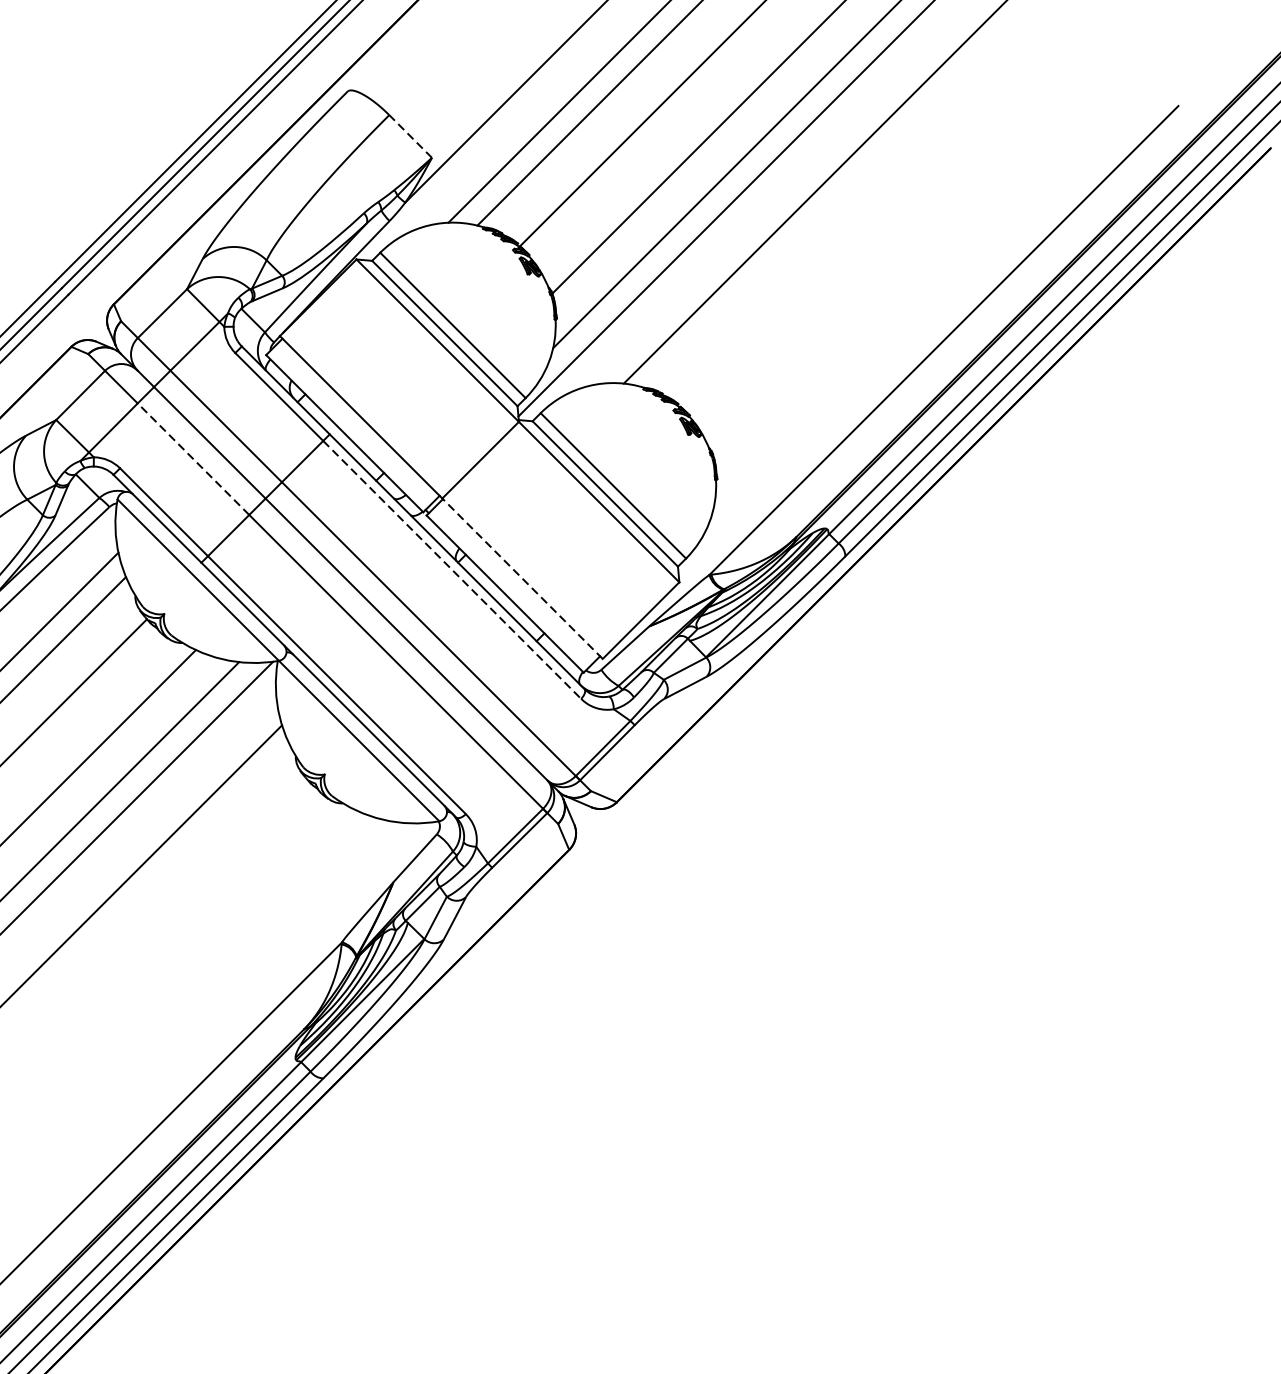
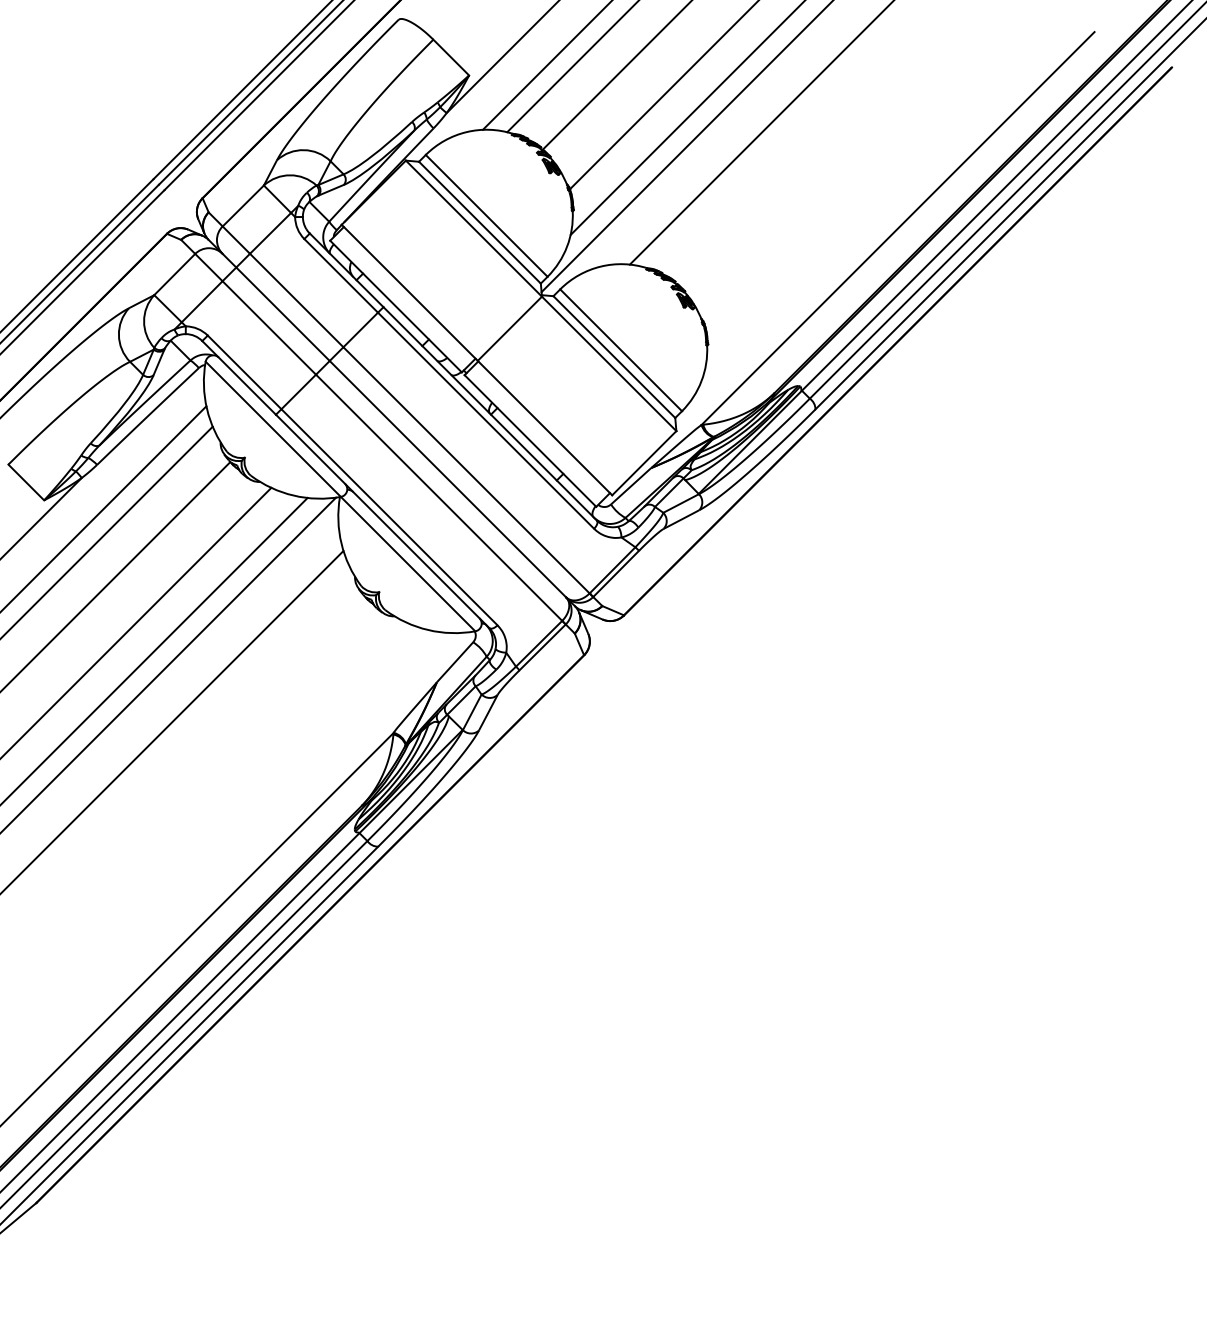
line: (409, 136) -> (450, 57), dashed -> solid
line: (192, 458) -> (268, 327), dashed -> solid
line: (452, 569) -> (486, 420), dashed -> solid
line: (521, 577) -> (544, 427), dashed -> solid

